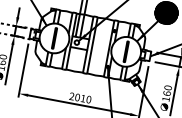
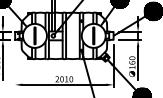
line: (23, 70) -> (15, 65), removed

